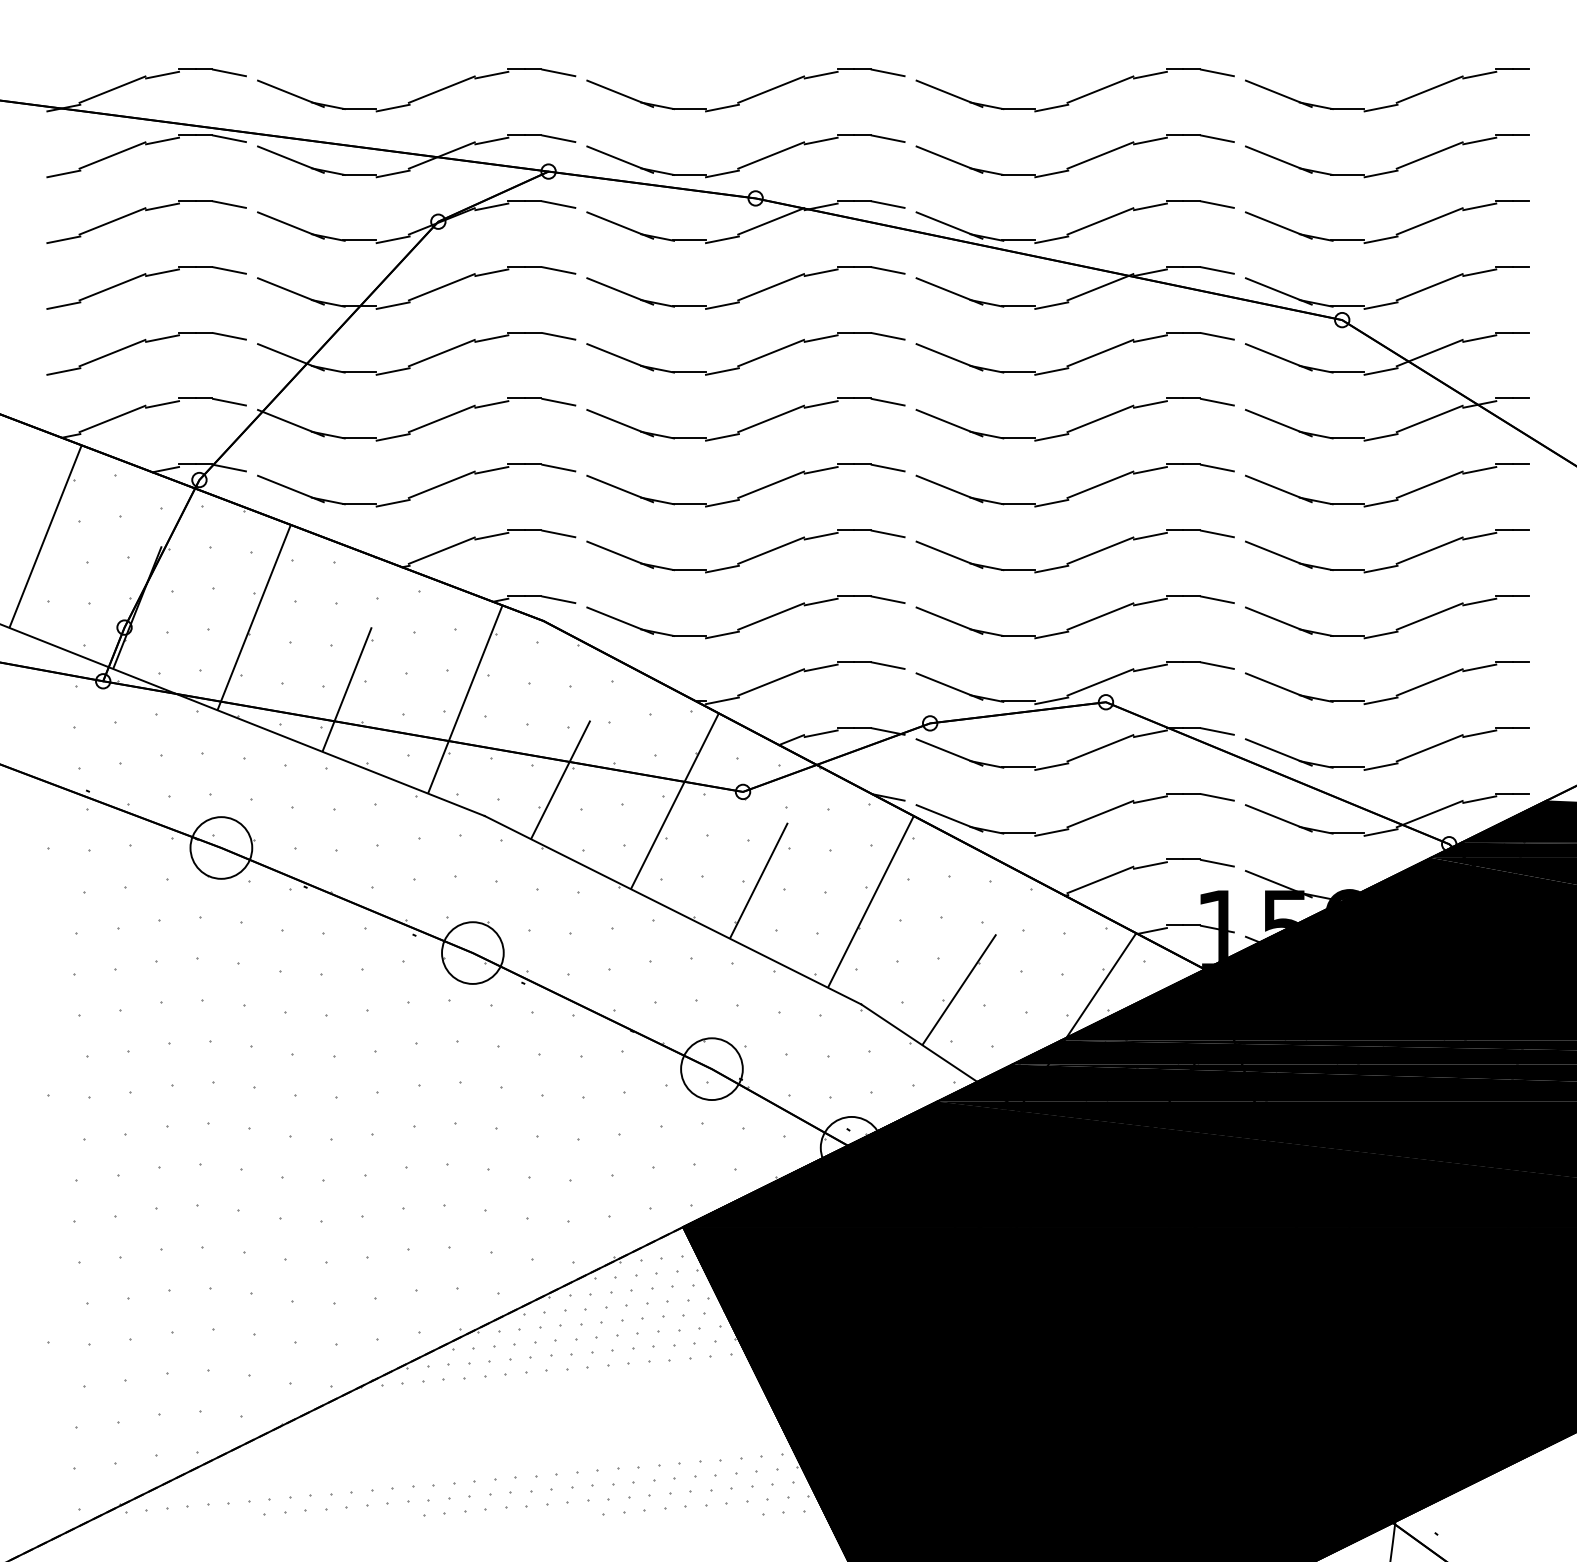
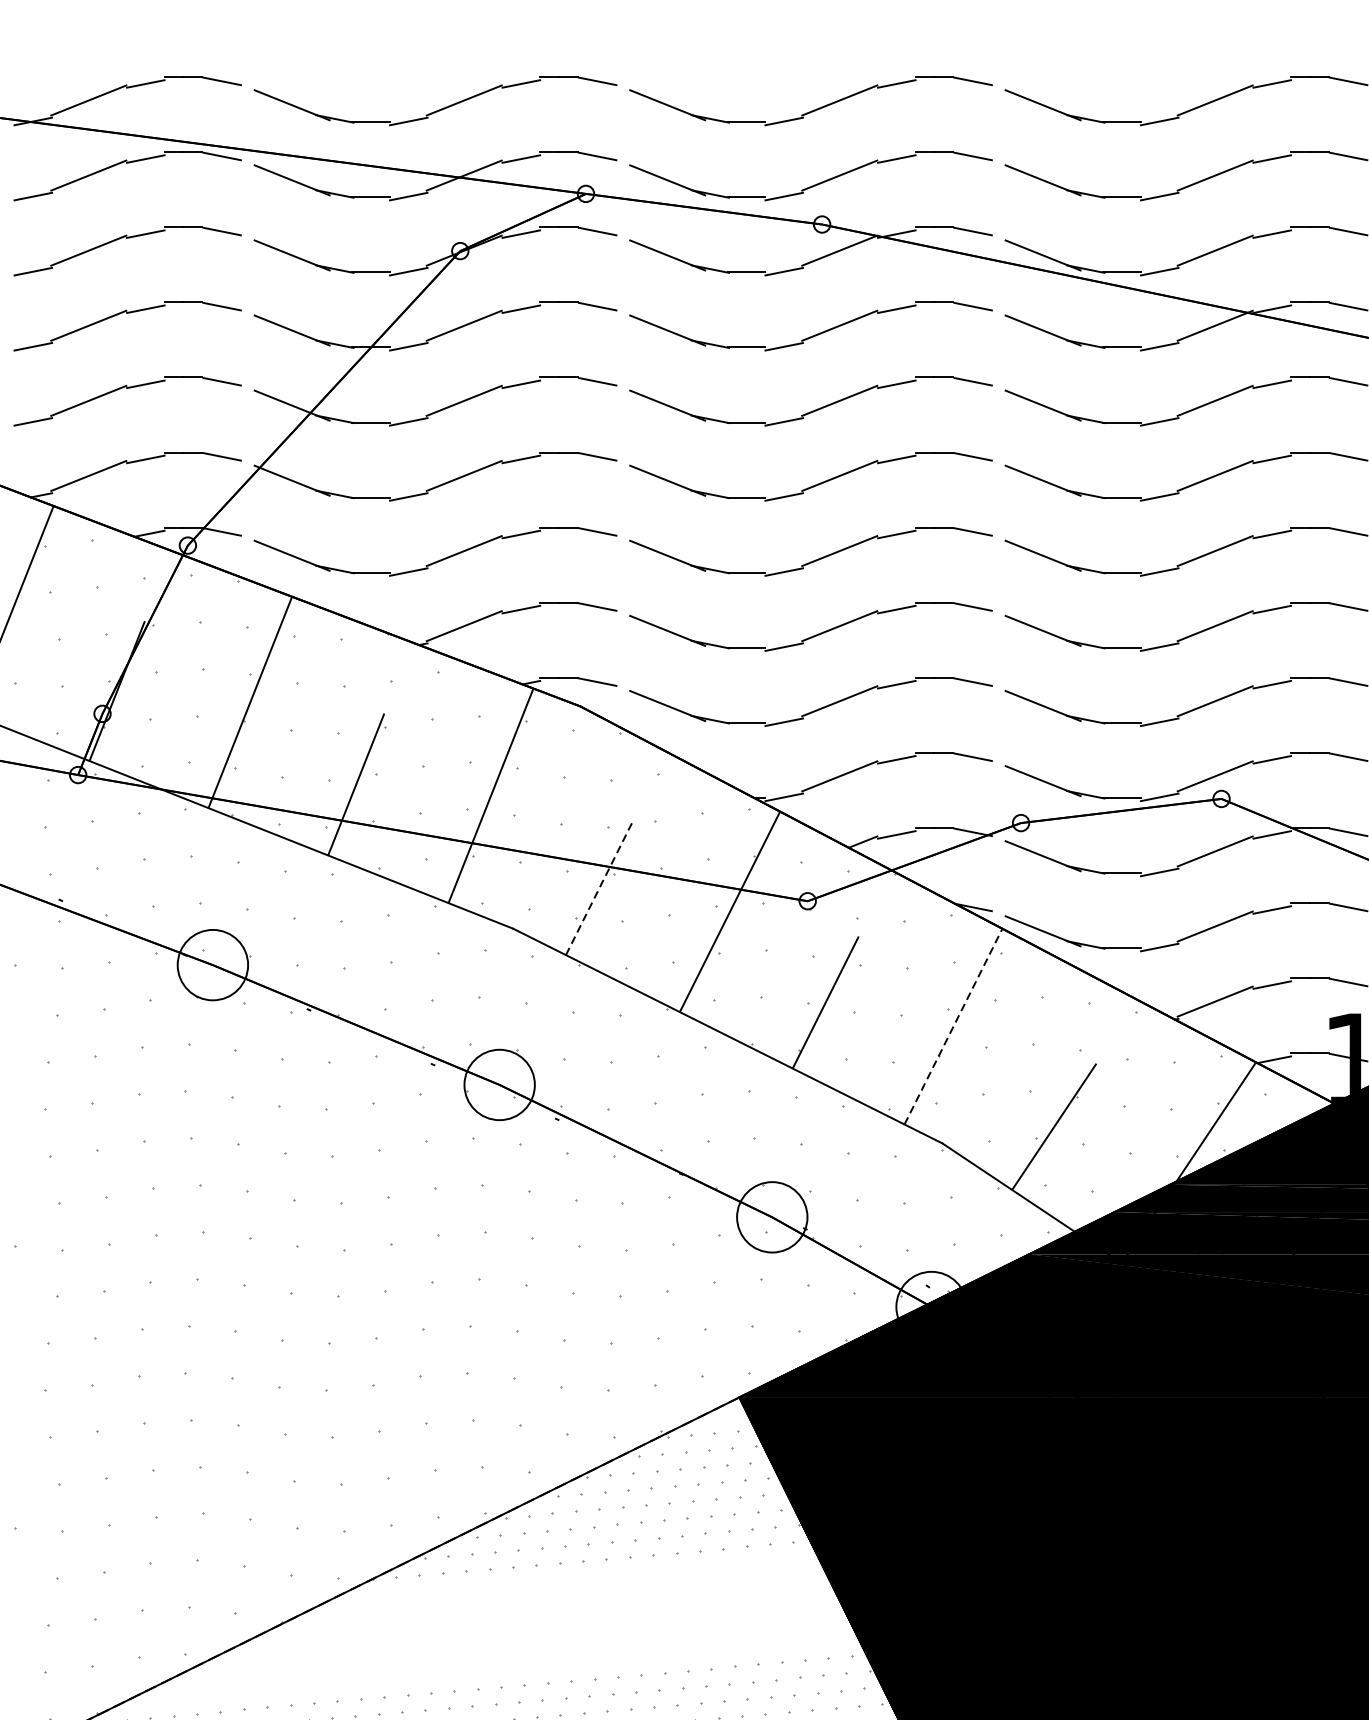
line: (560, 779) -> (599, 887), solid -> dashed
line: (870, 901) -> (953, 1026), solid -> dashed

